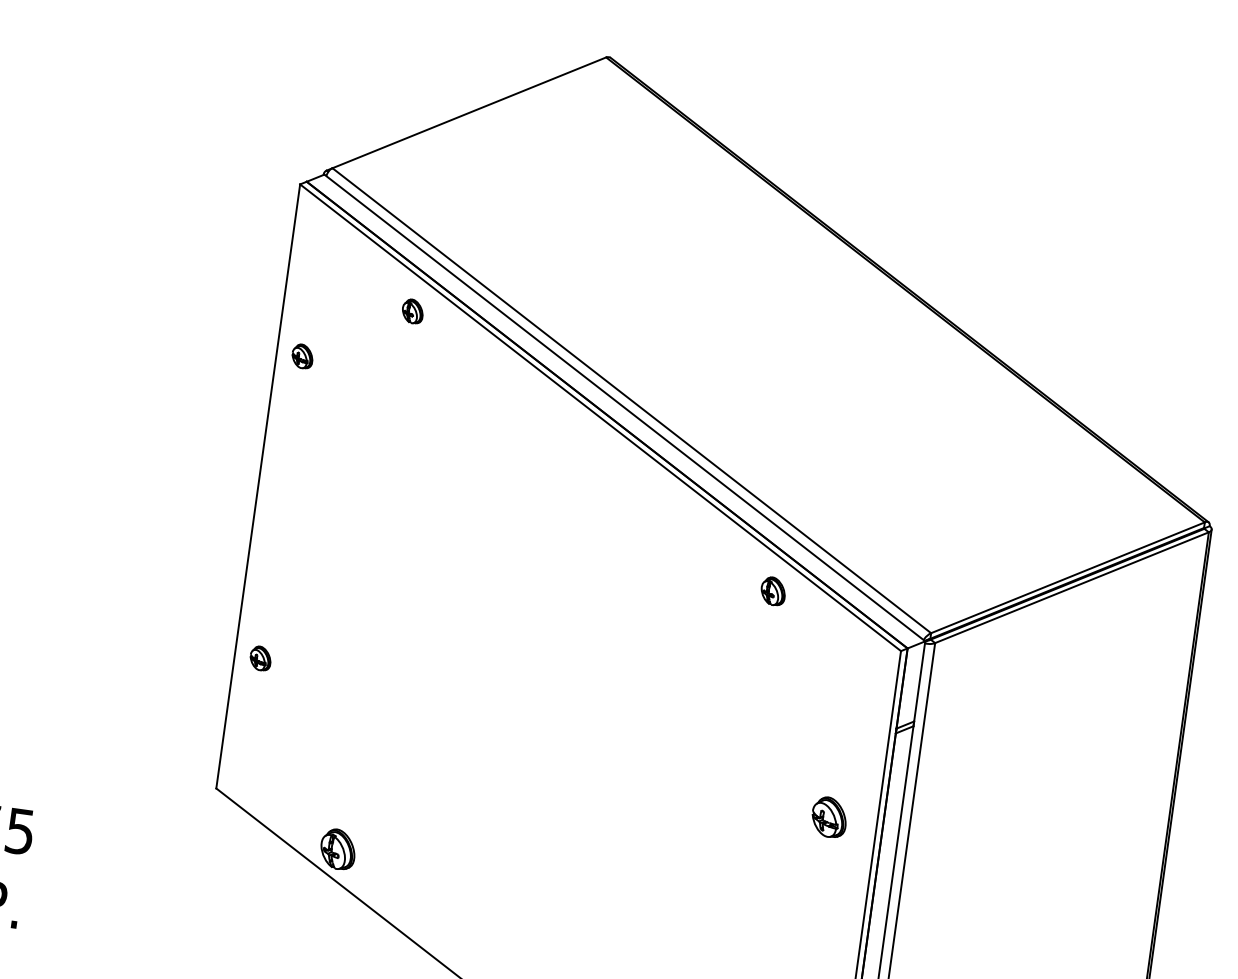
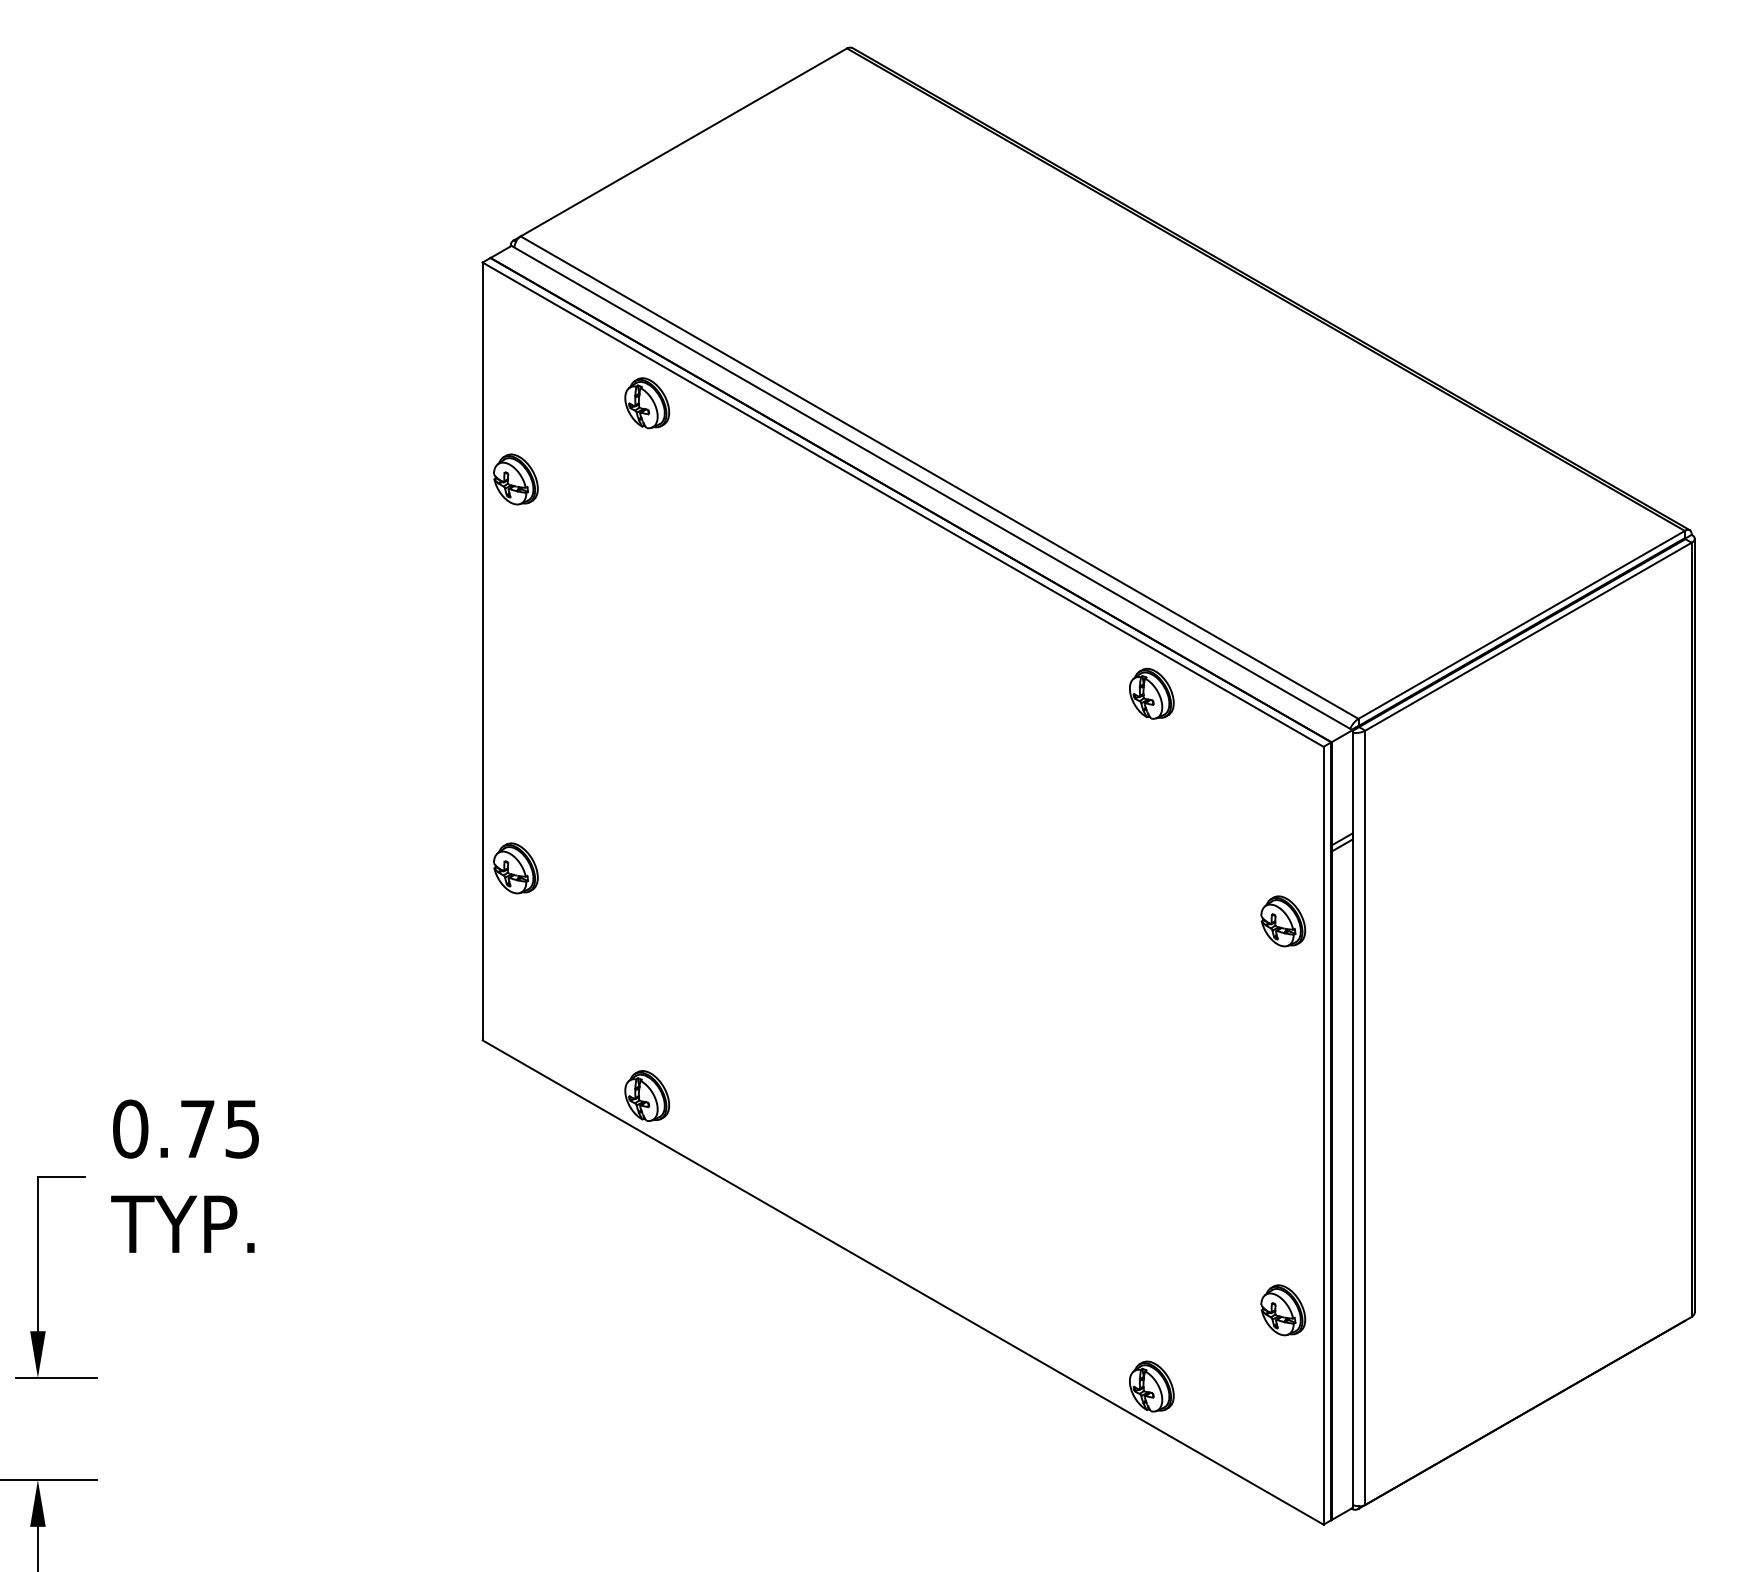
part: (412, 311) -> (647, 403), size x1.67
part: (302, 356) -> (515, 479), size x1.67
part: (773, 591) -> (1151, 693), size x1.43
part: (260, 658) -> (515, 868), size x1.67
part: (829, 817) -> (1283, 921), moved

